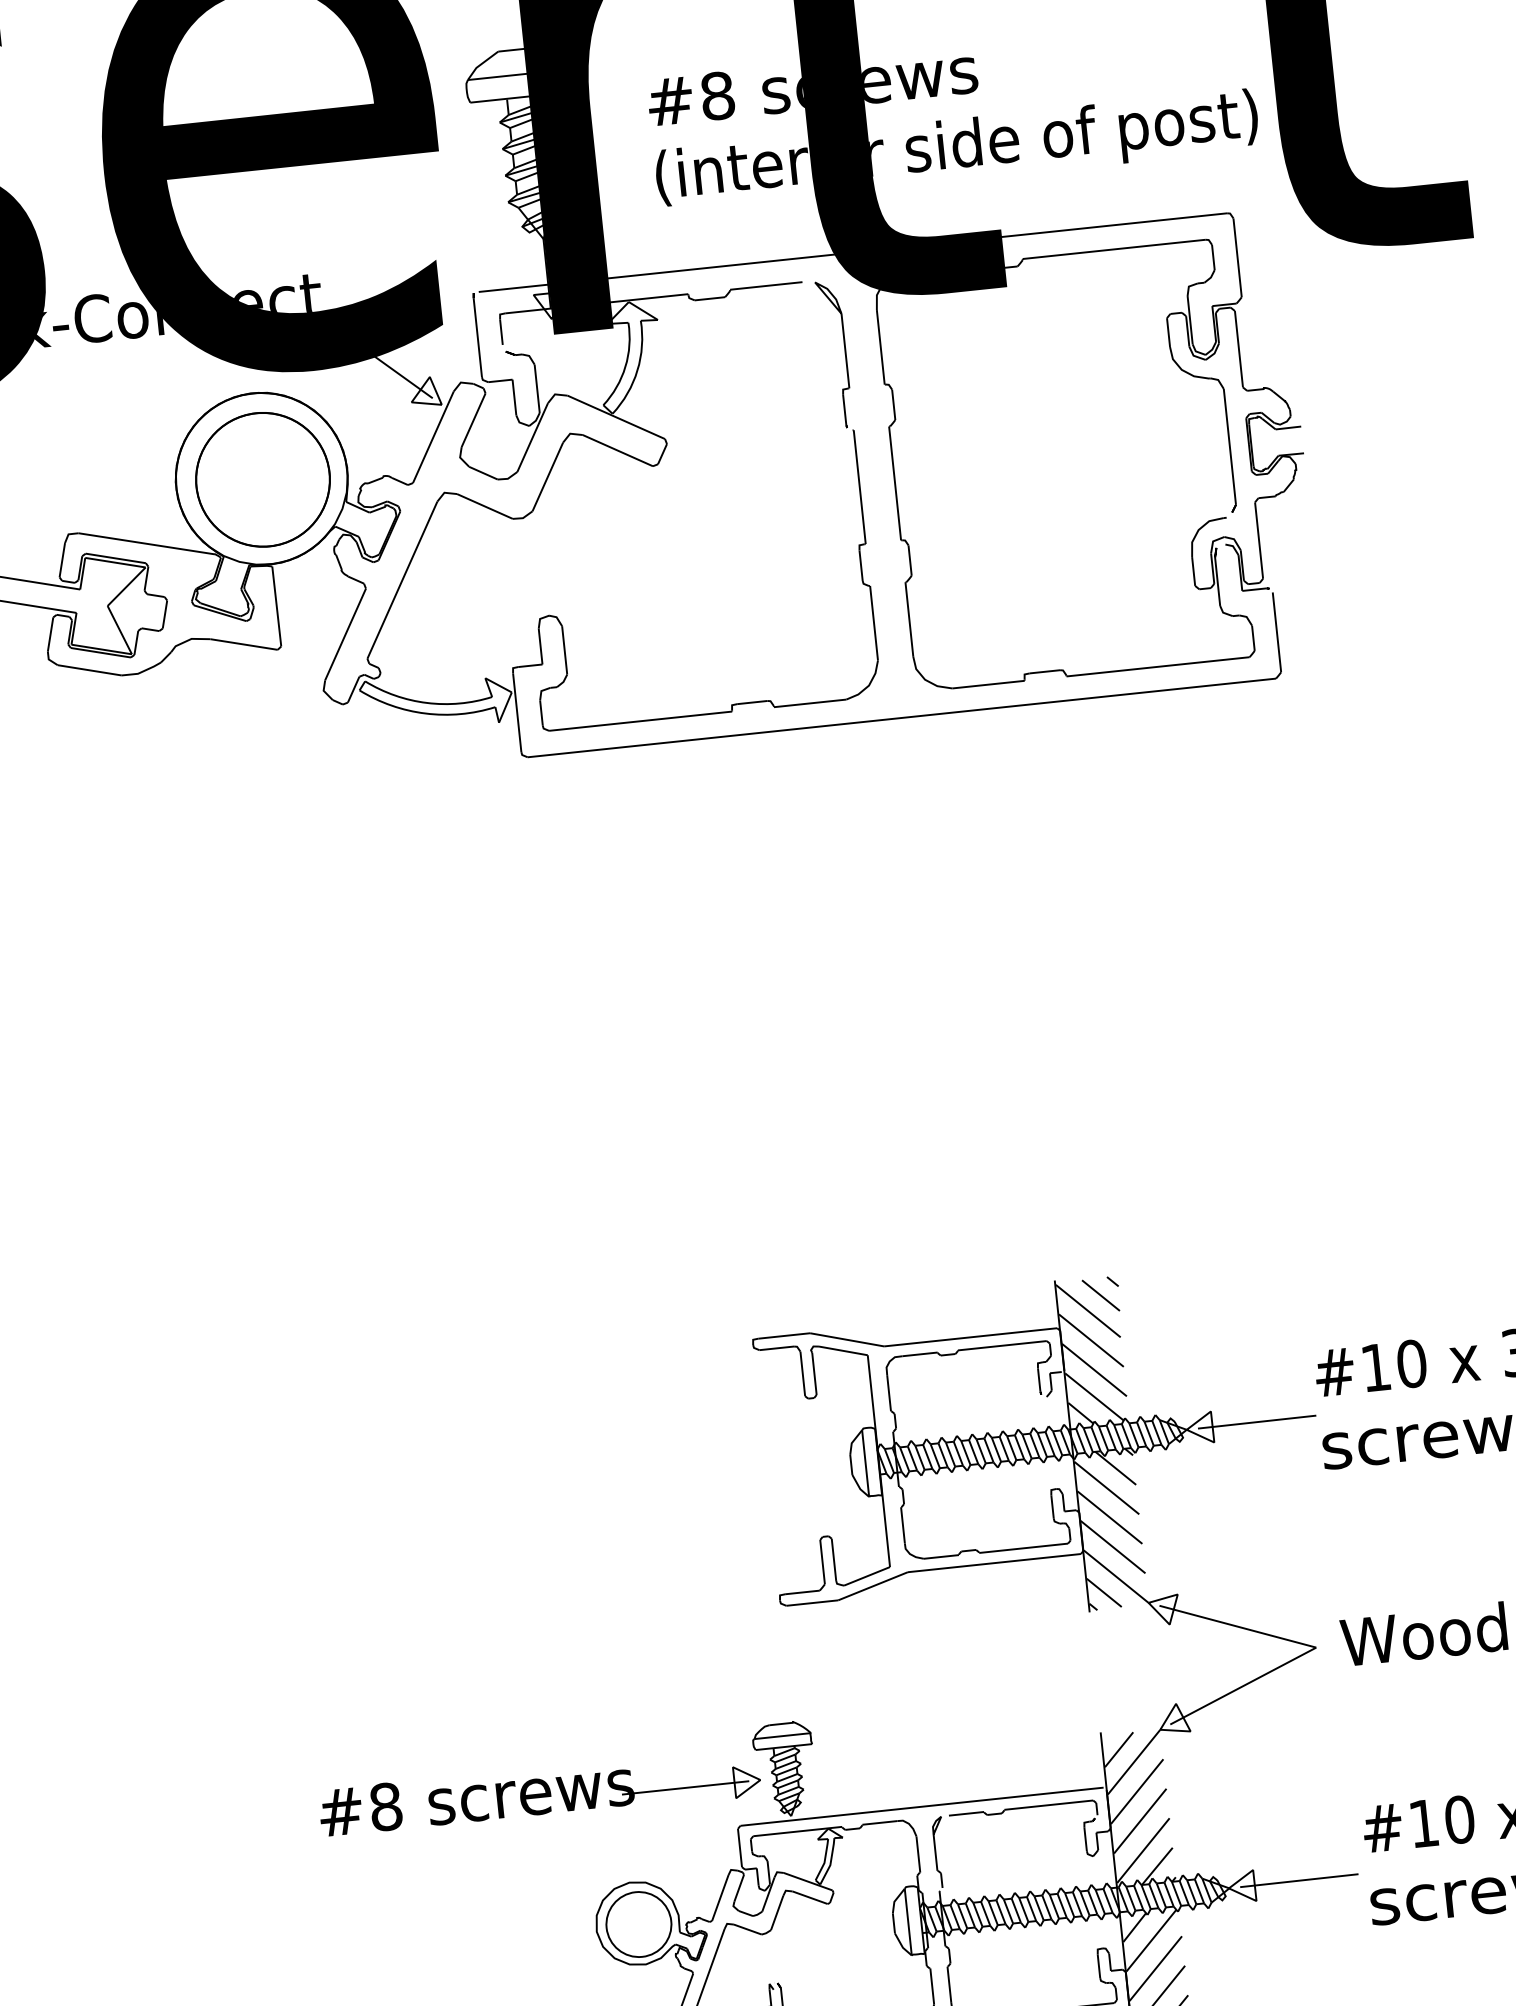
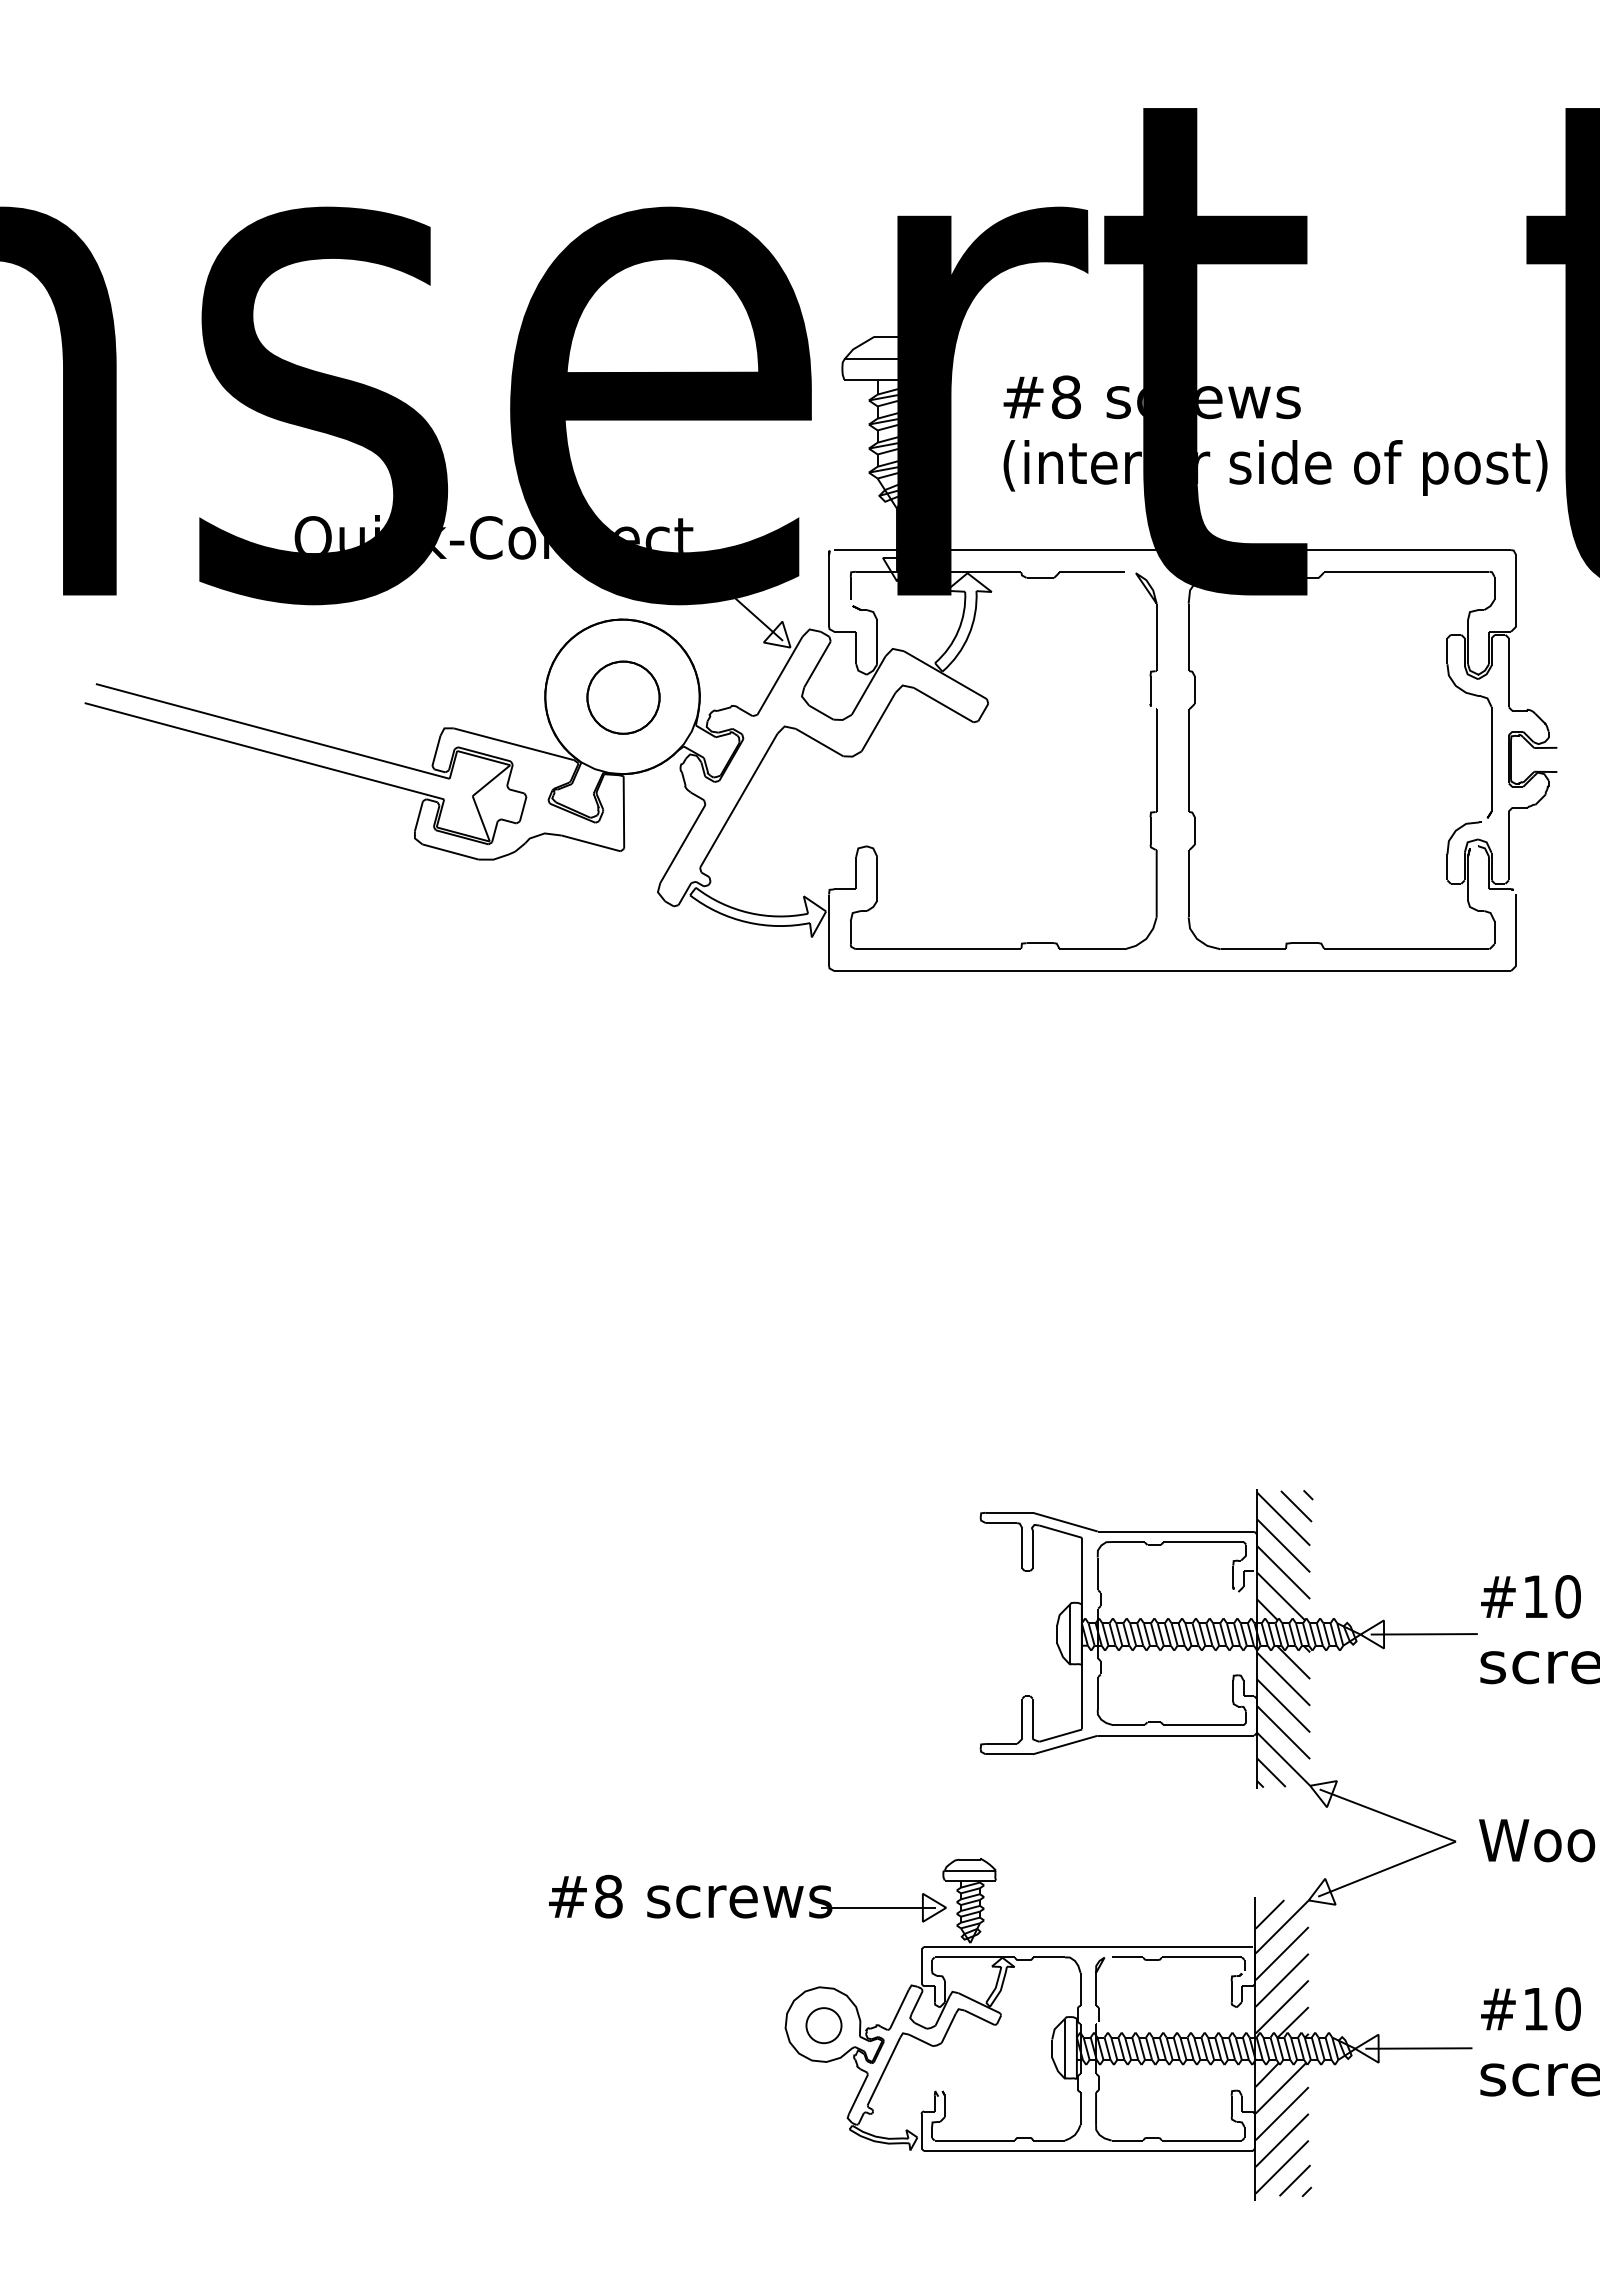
circle: (262, 479) -> (623, 697), size x0.6
circle: (638, 1924) -> (823, 2025), size x0.6

